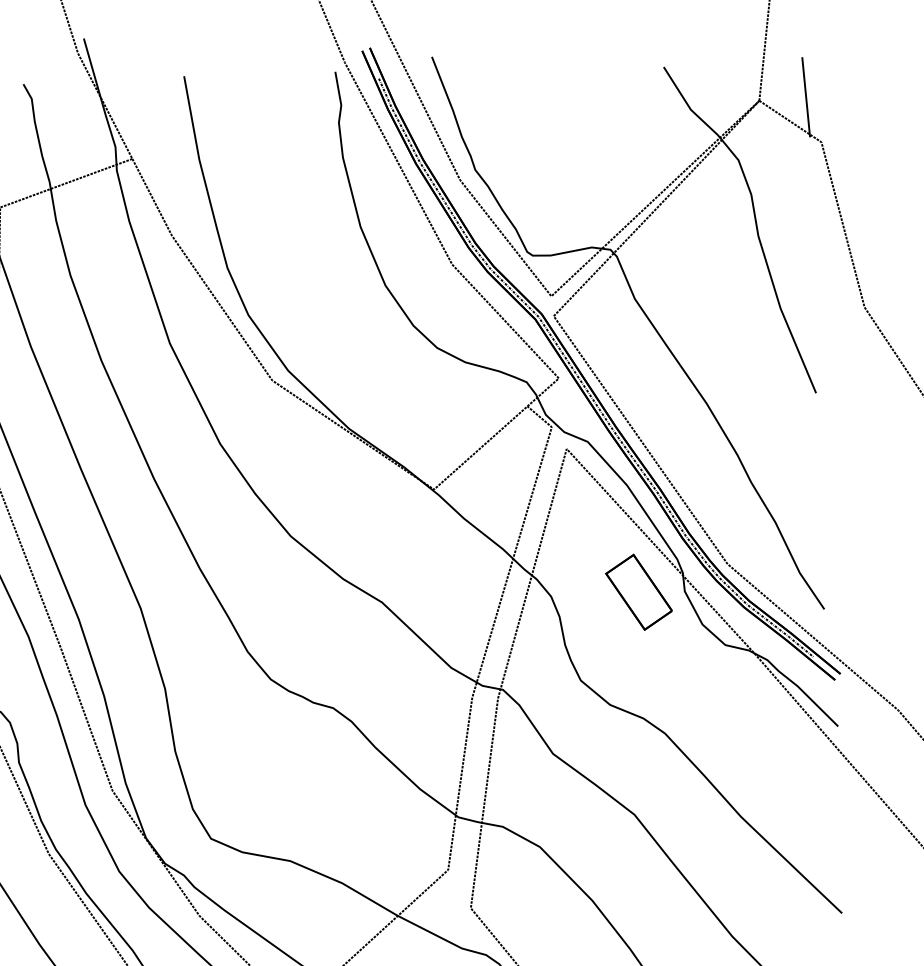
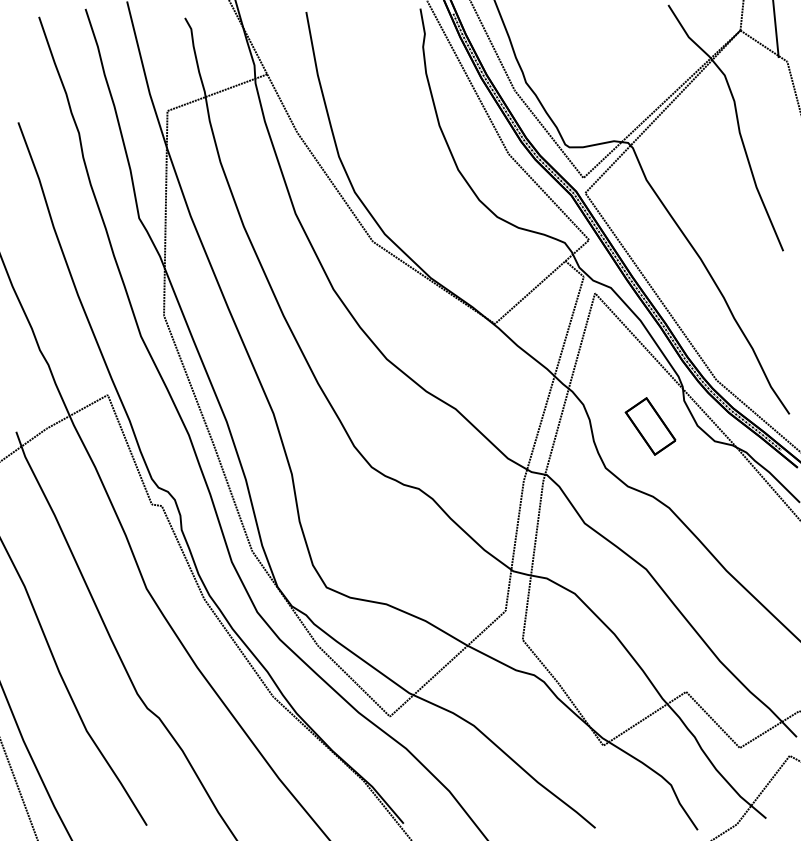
part: (638, 592) -> (650, 426), moved

